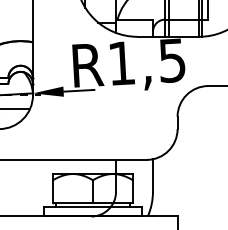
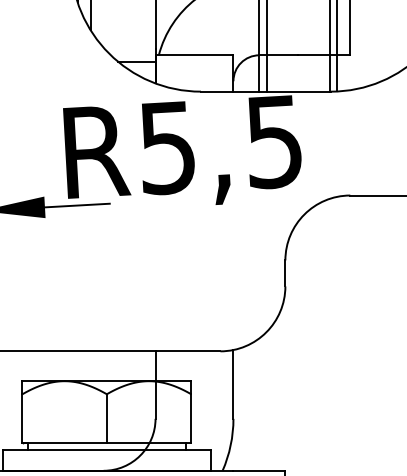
text: (122, 63) -> (169, 147), R1,5 -> R5,5

